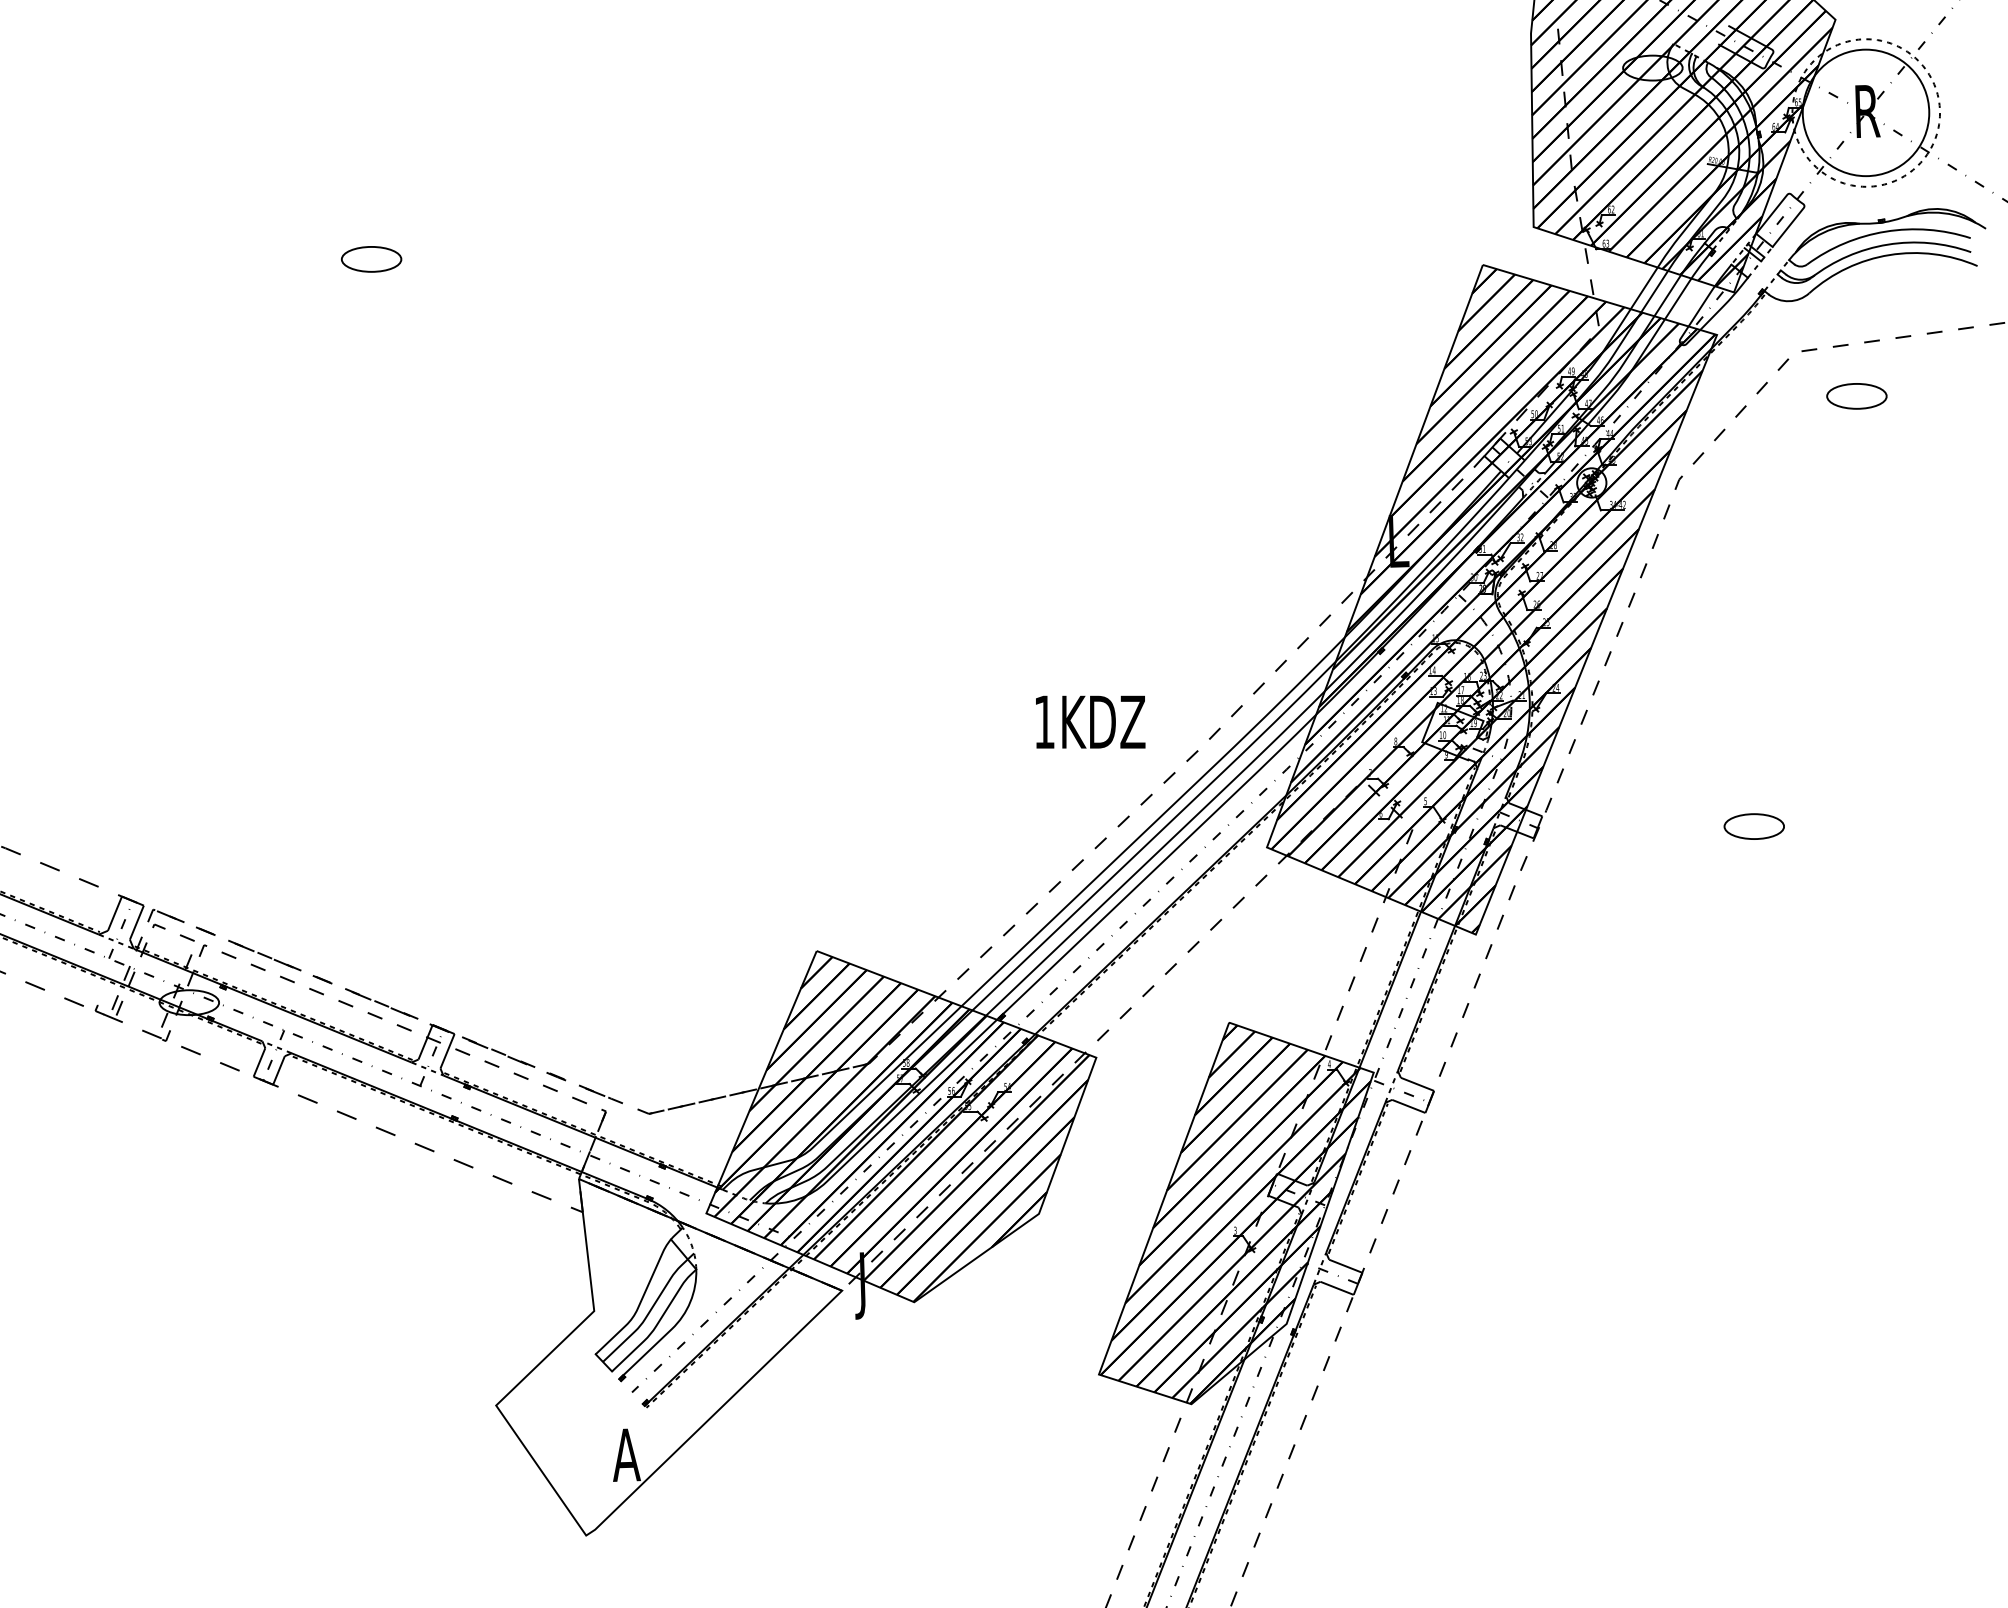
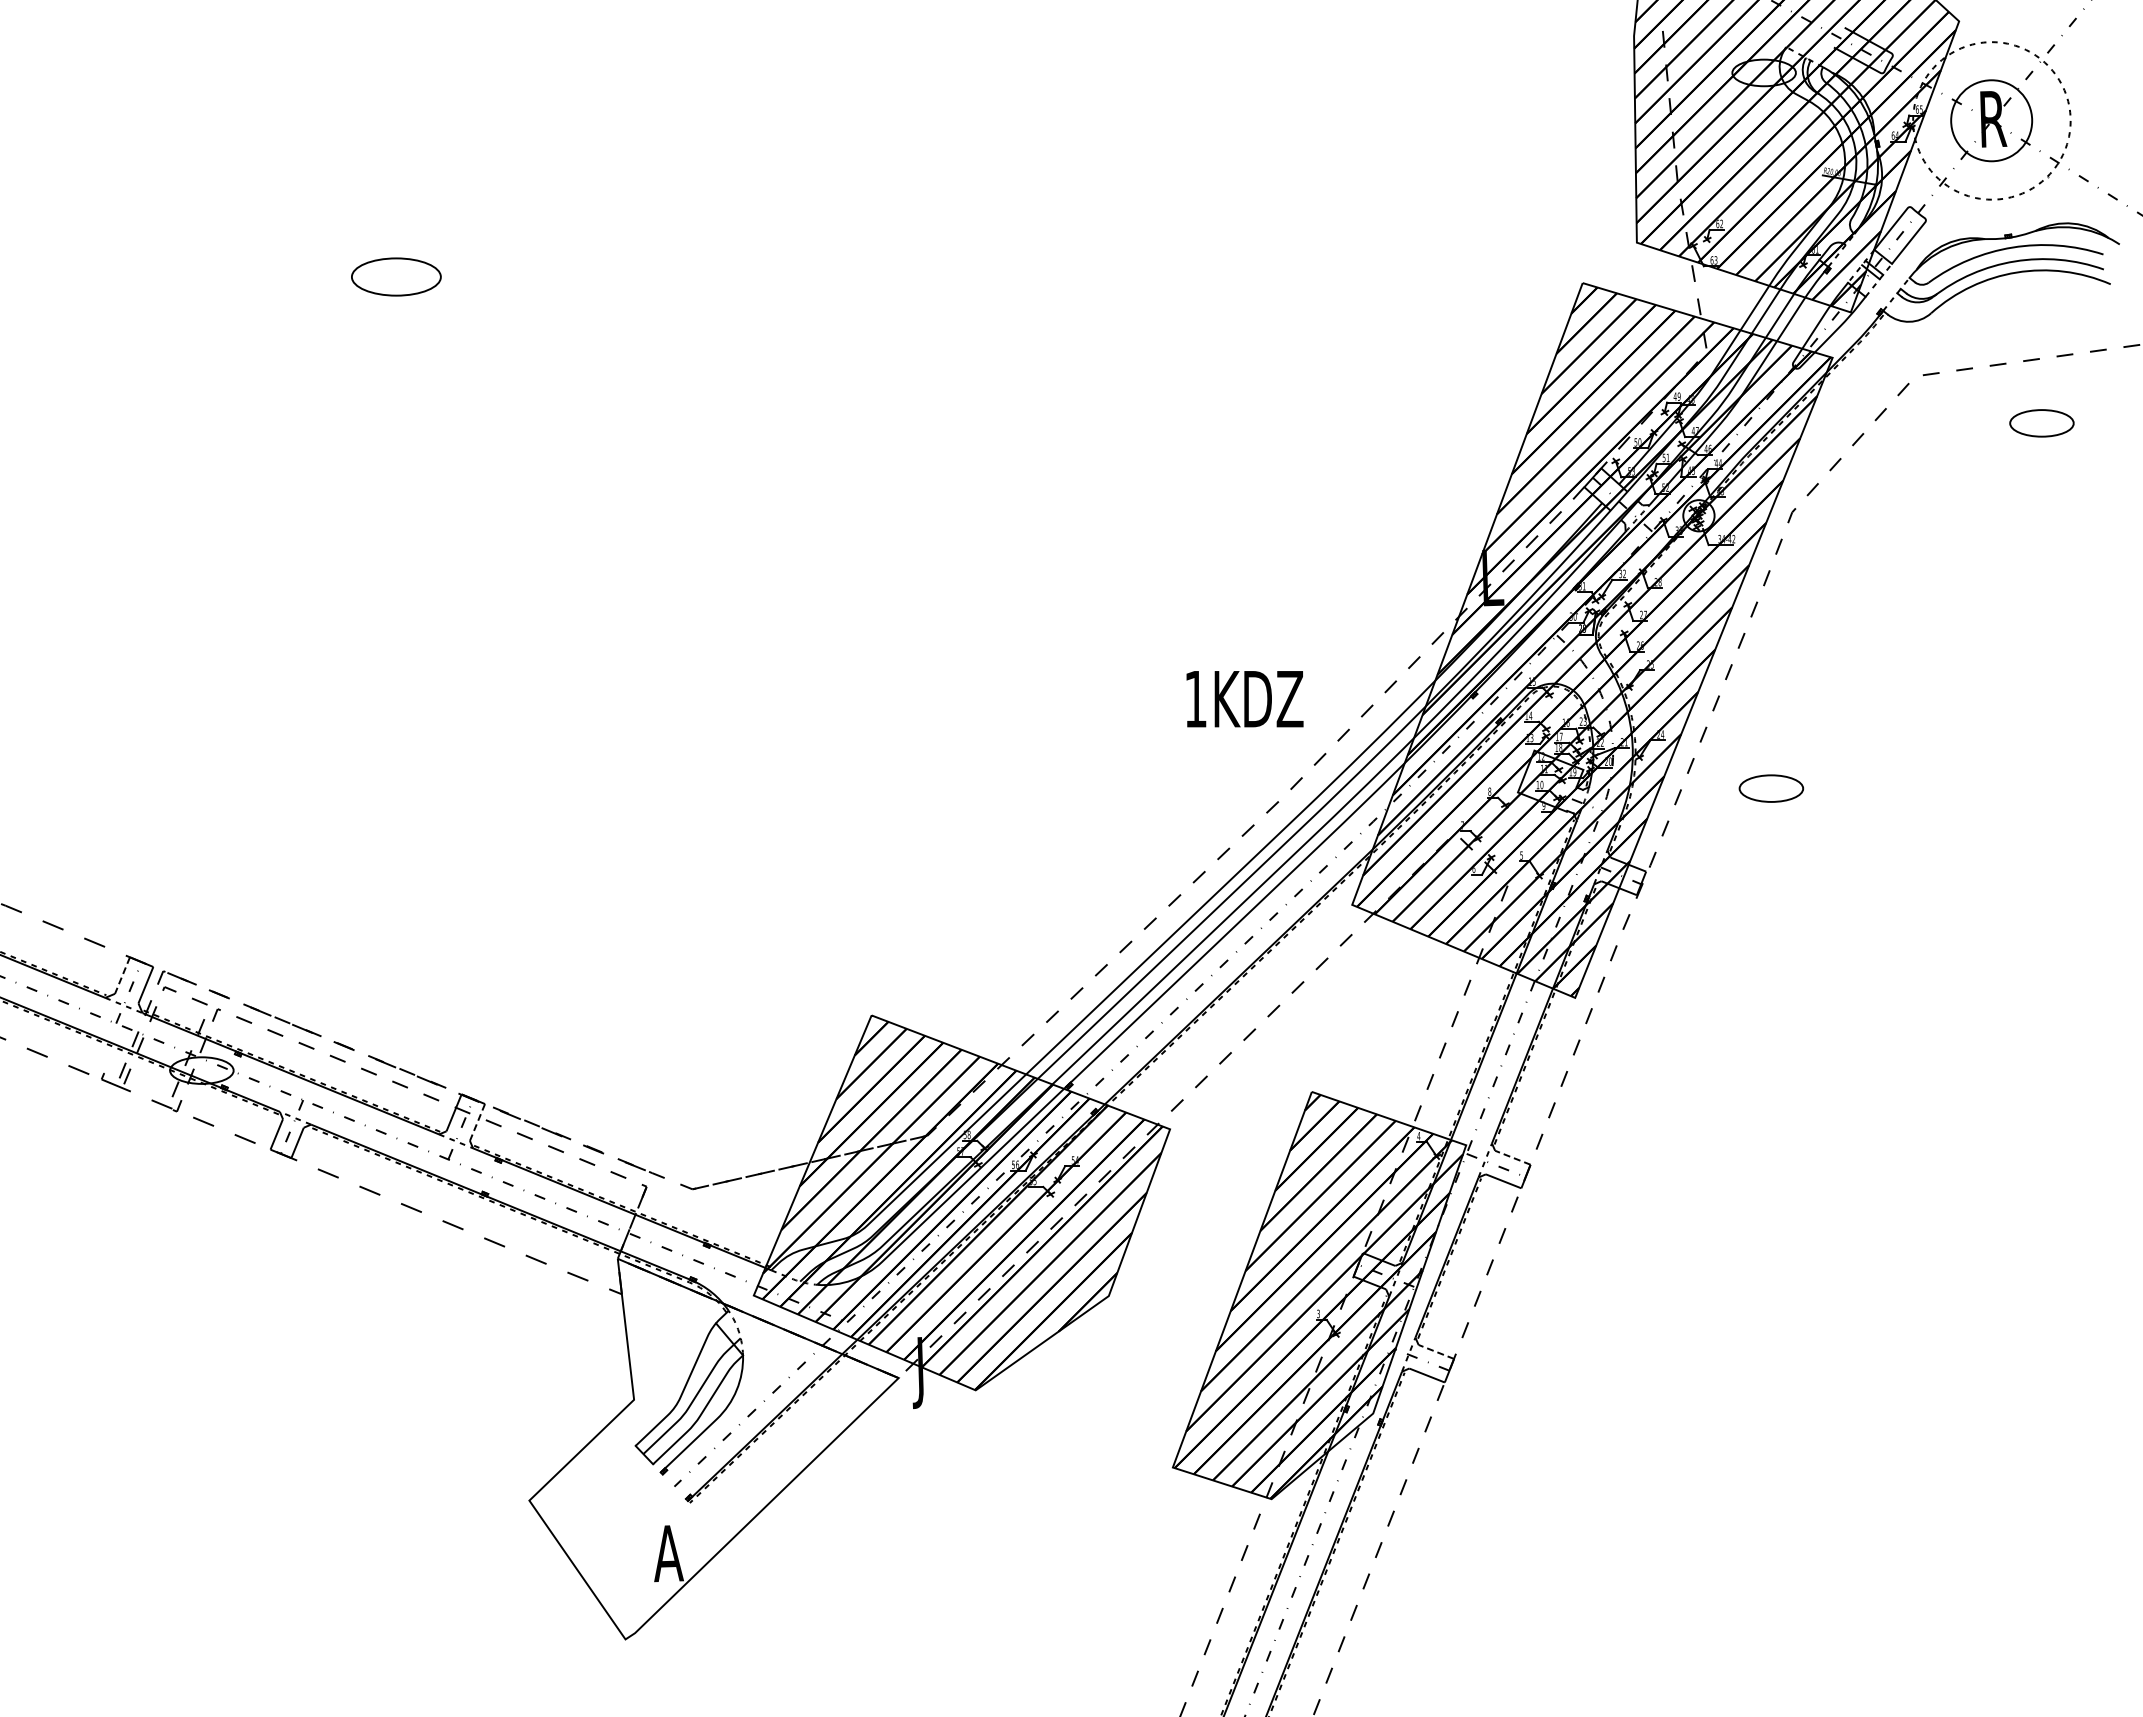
circle: (1865, 112) -> (1991, 120), size x0.6
part: (371, 259) -> (396, 277), size x1.4
part: (1856, 396) -> (2041, 423), moved
text: (1090, 722) -> (1244, 699), moved
part: (1754, 826) -> (1771, 788), moved
line: (114, 913) -> (122, 975), solid -> dashed
line: (447, 1051) -> (477, 1122), solid -> dashed
line: (1417, 1084) -> (1512, 1157), solid -> dashed
line: (1344, 1265) -> (1435, 1351), solid -> dashed

